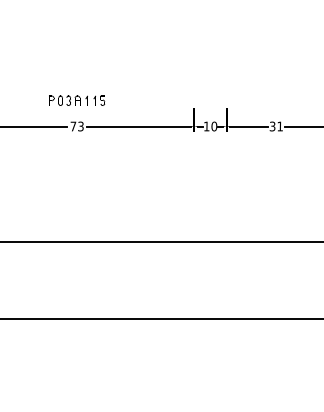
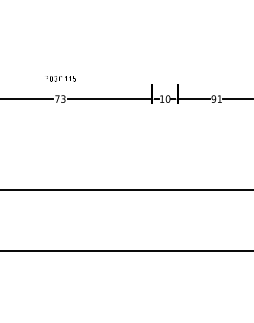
part: (77, 100) -> (60, 78), size x0.7
text: (272, 126) -> (213, 99), 31 -> 91

